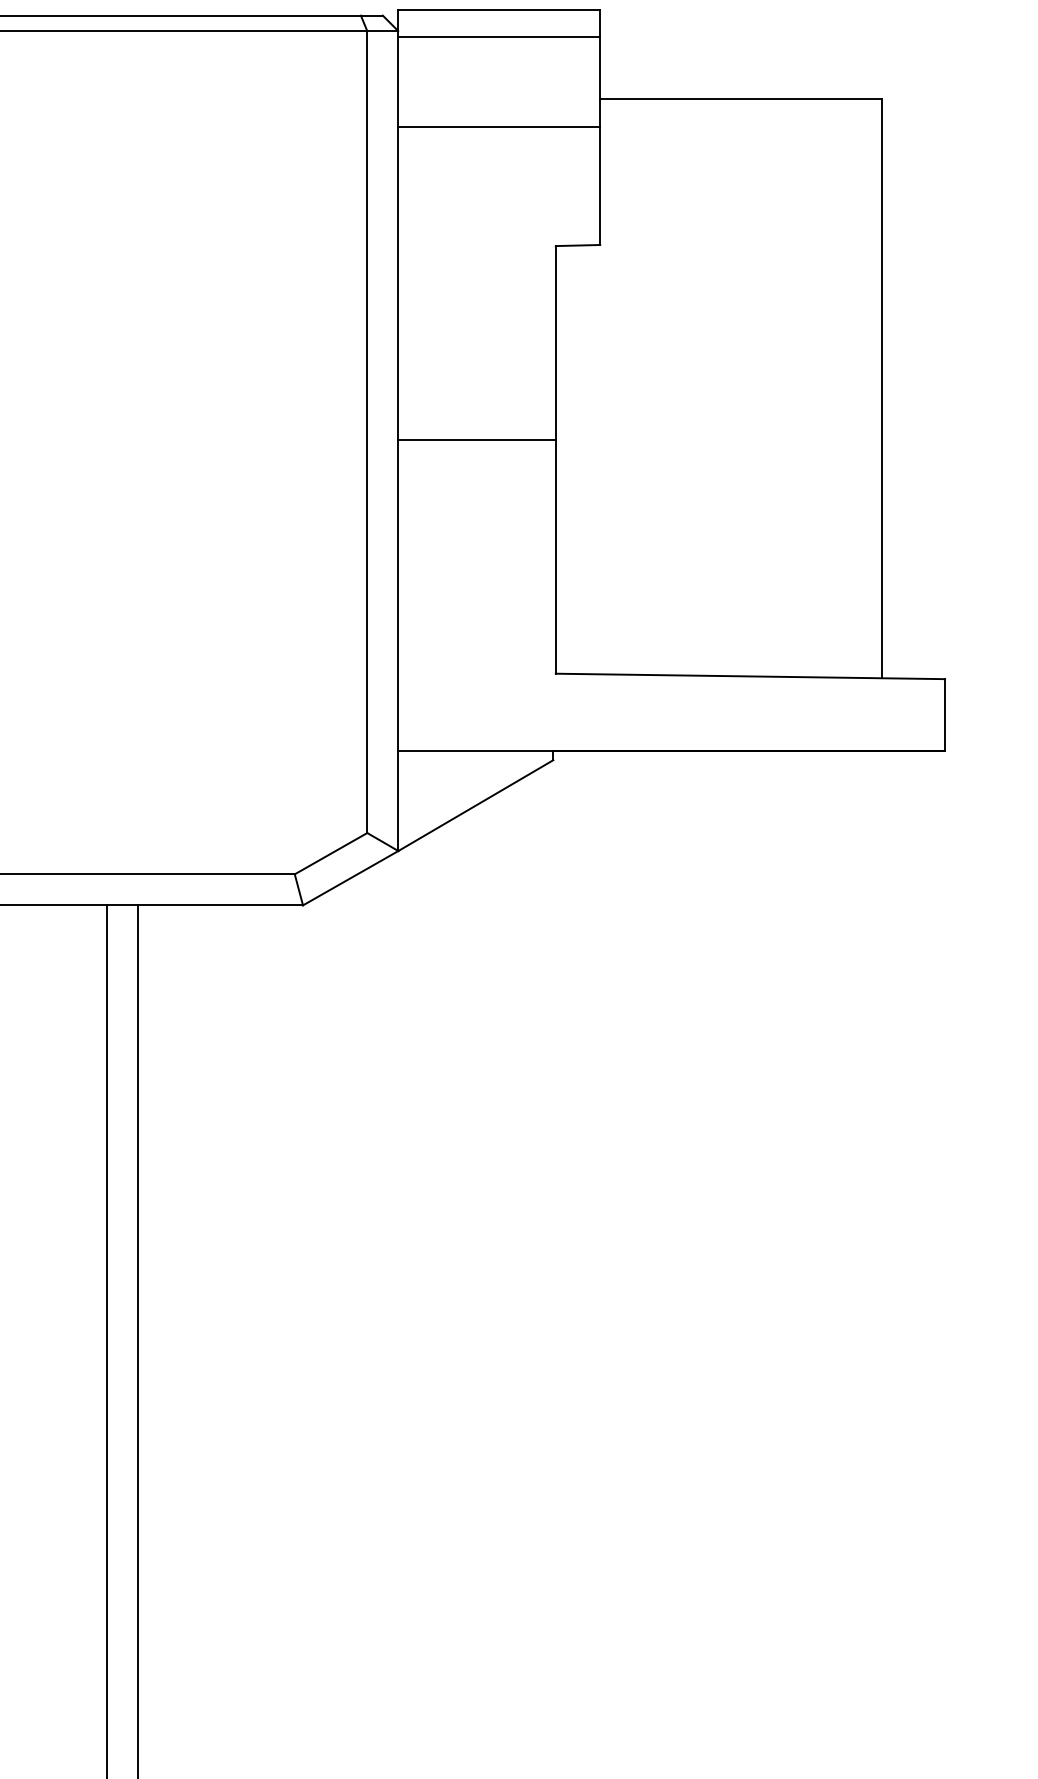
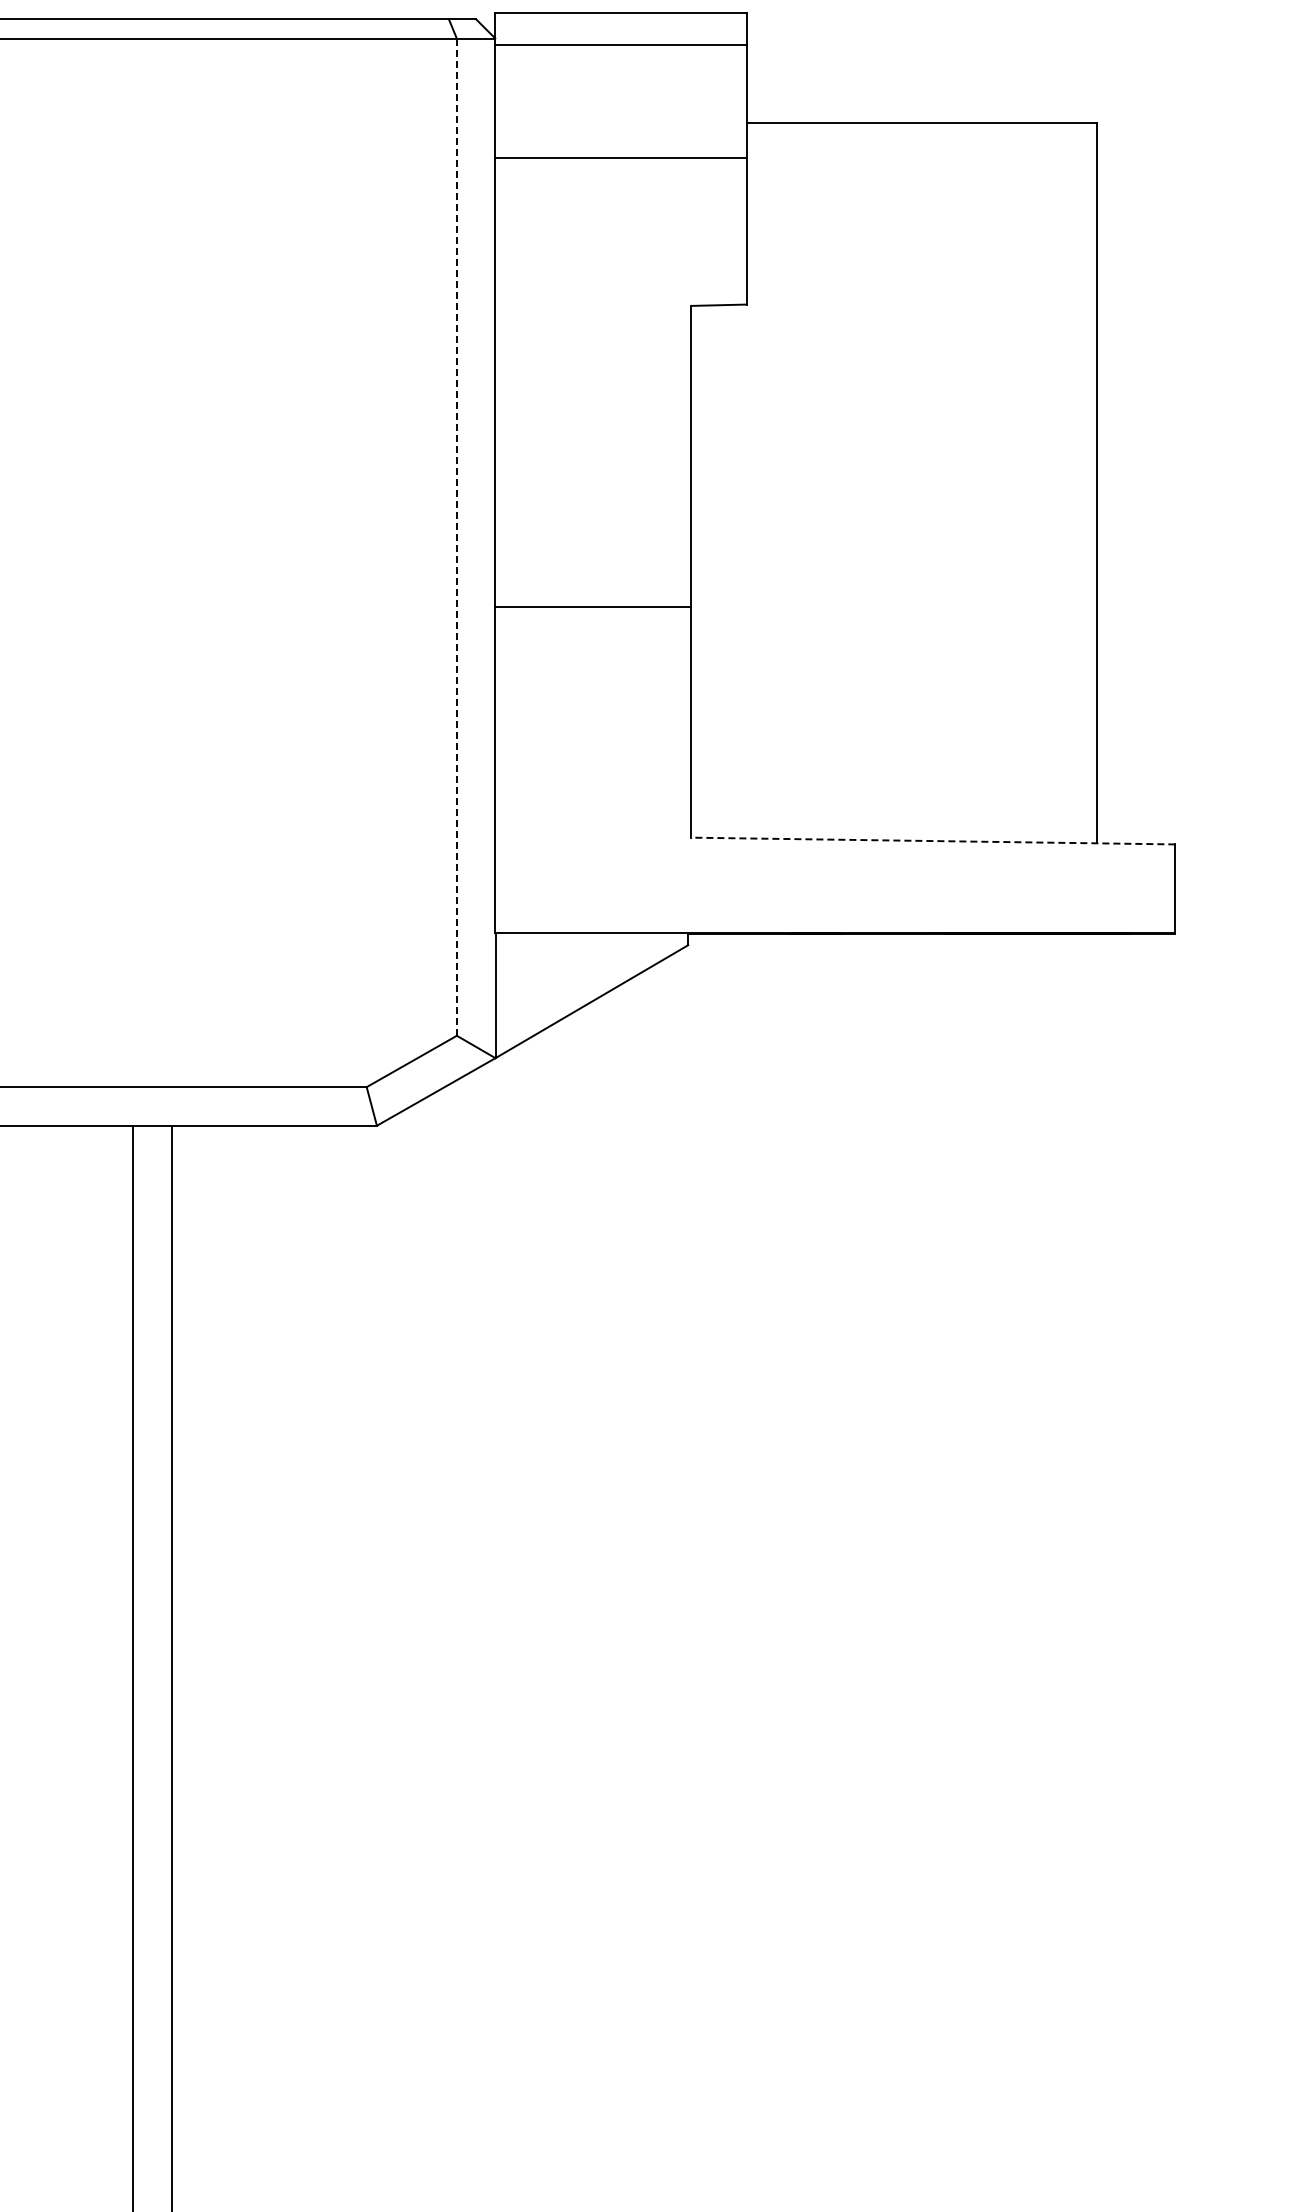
line: (367, 432) -> (456, 537), solid -> dashed
line: (477, 439) -> (593, 606), moved
line: (749, 676) -> (932, 841), solid -> dashed

